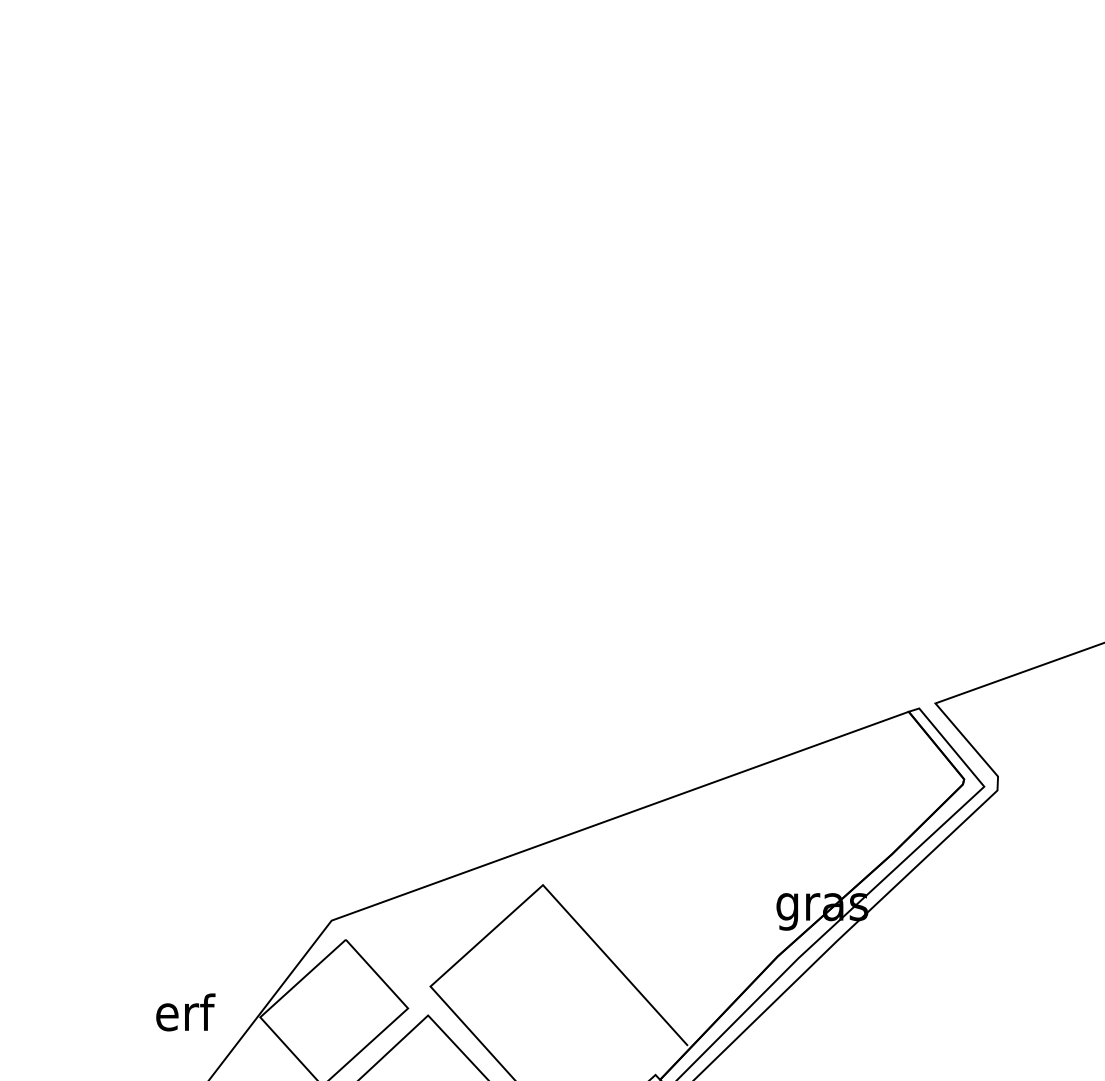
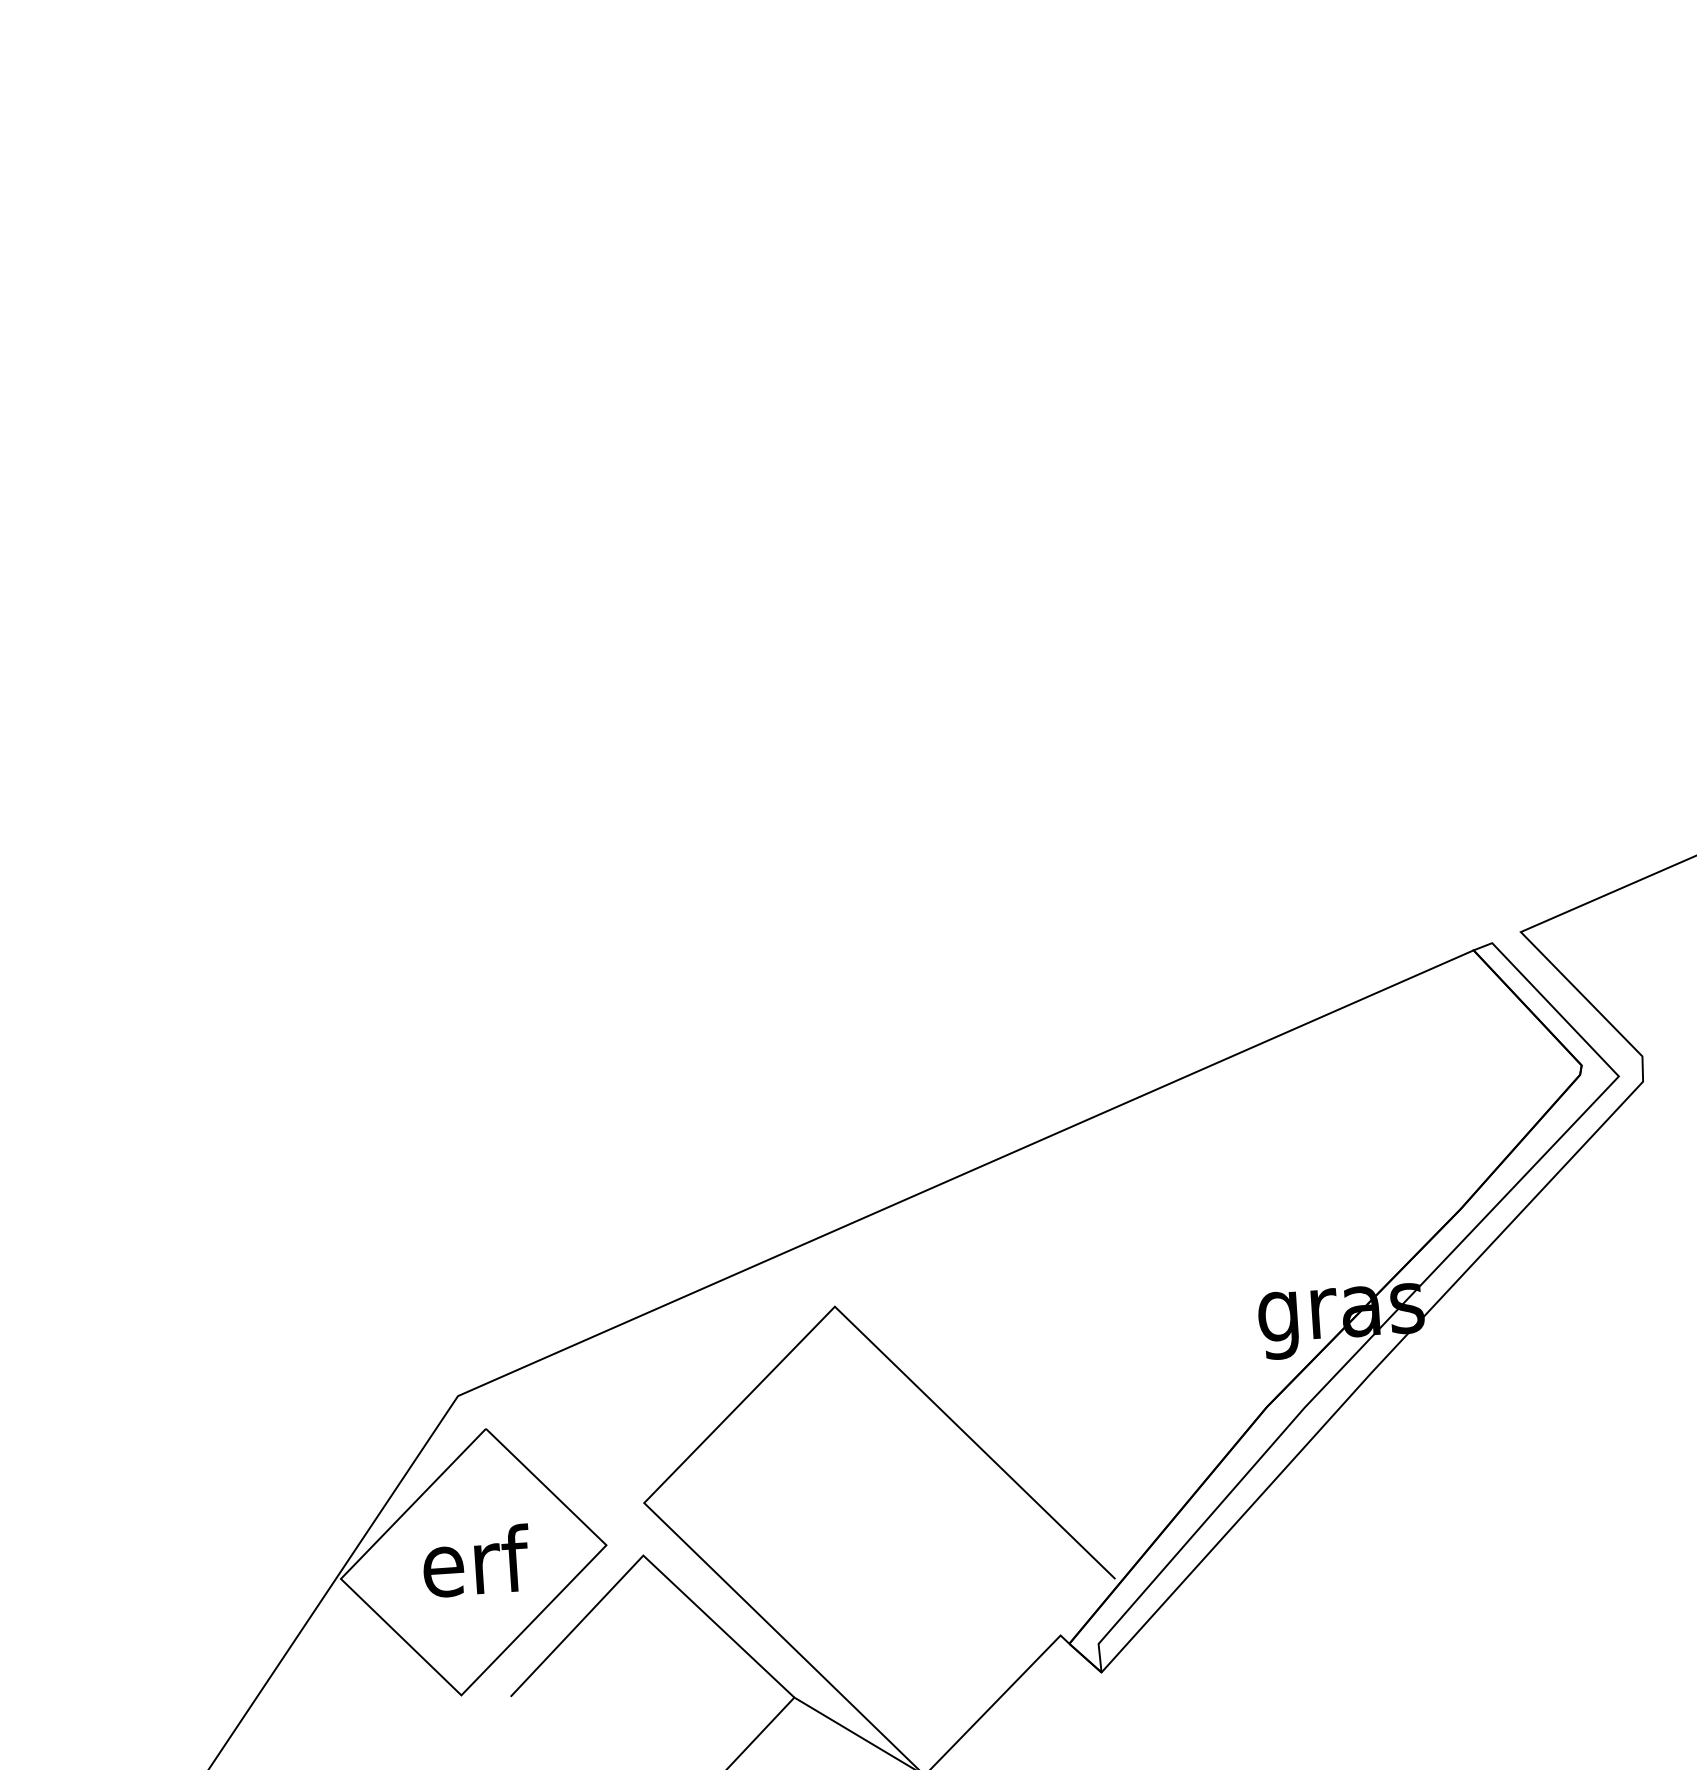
text: (185, 1012) -> (475, 1561), moved

